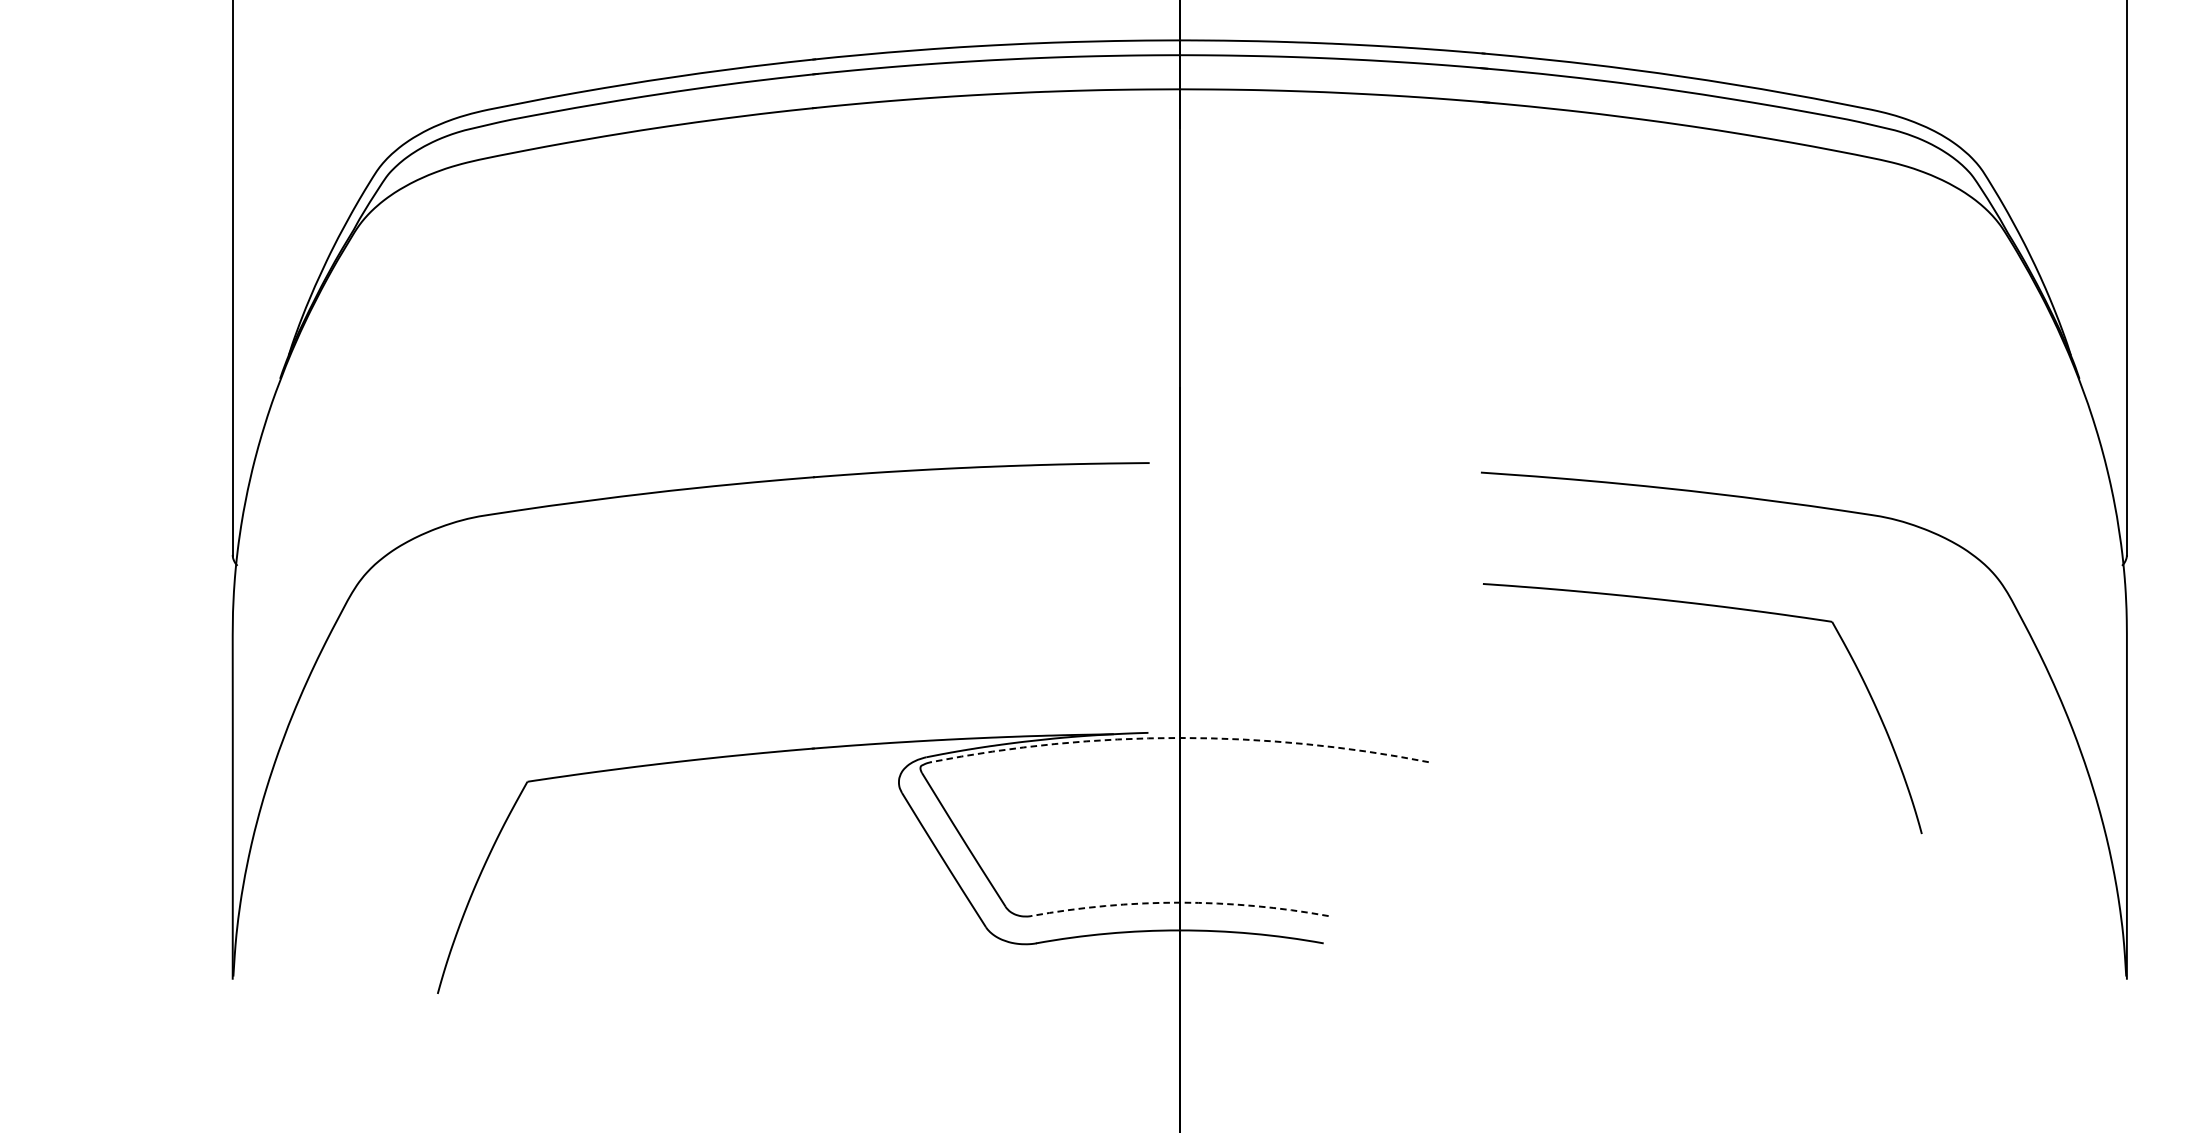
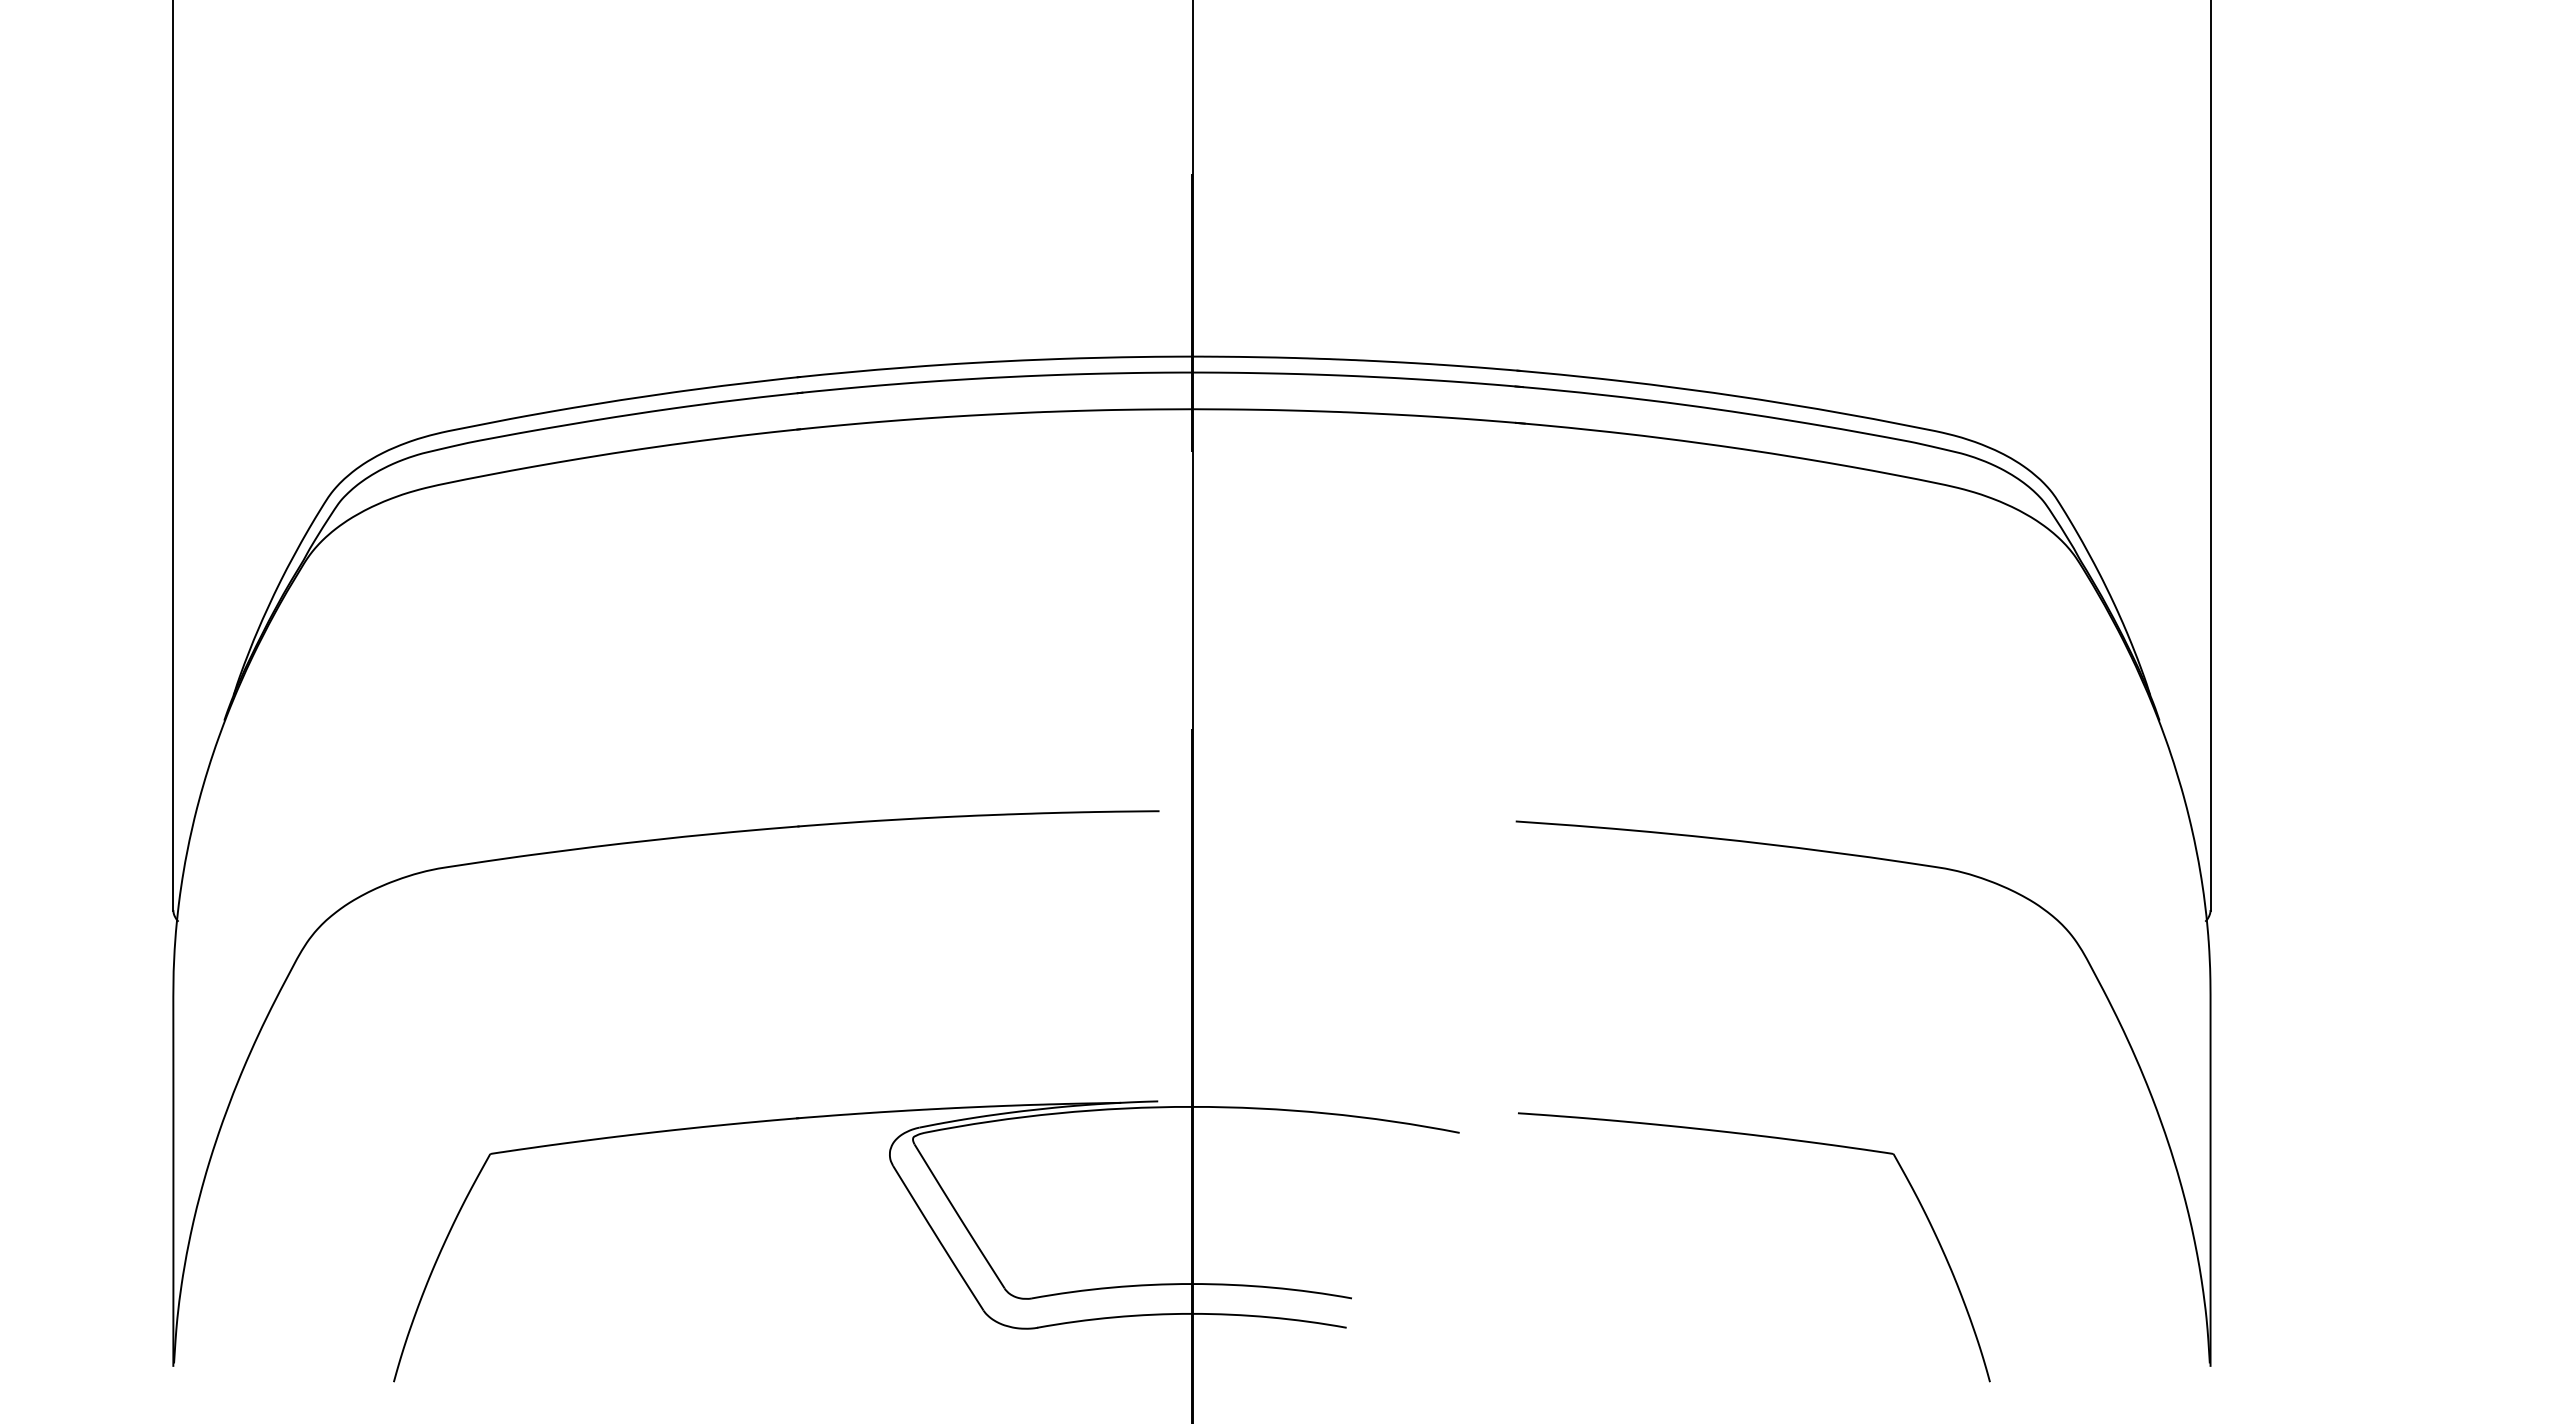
part: (1718, 607) -> (1771, 1138), moved
arc: (1179, 737) -> (1191, 1106), dashed -> solid
arc: (1179, 903) -> (1191, 1284), dashed -> solid

